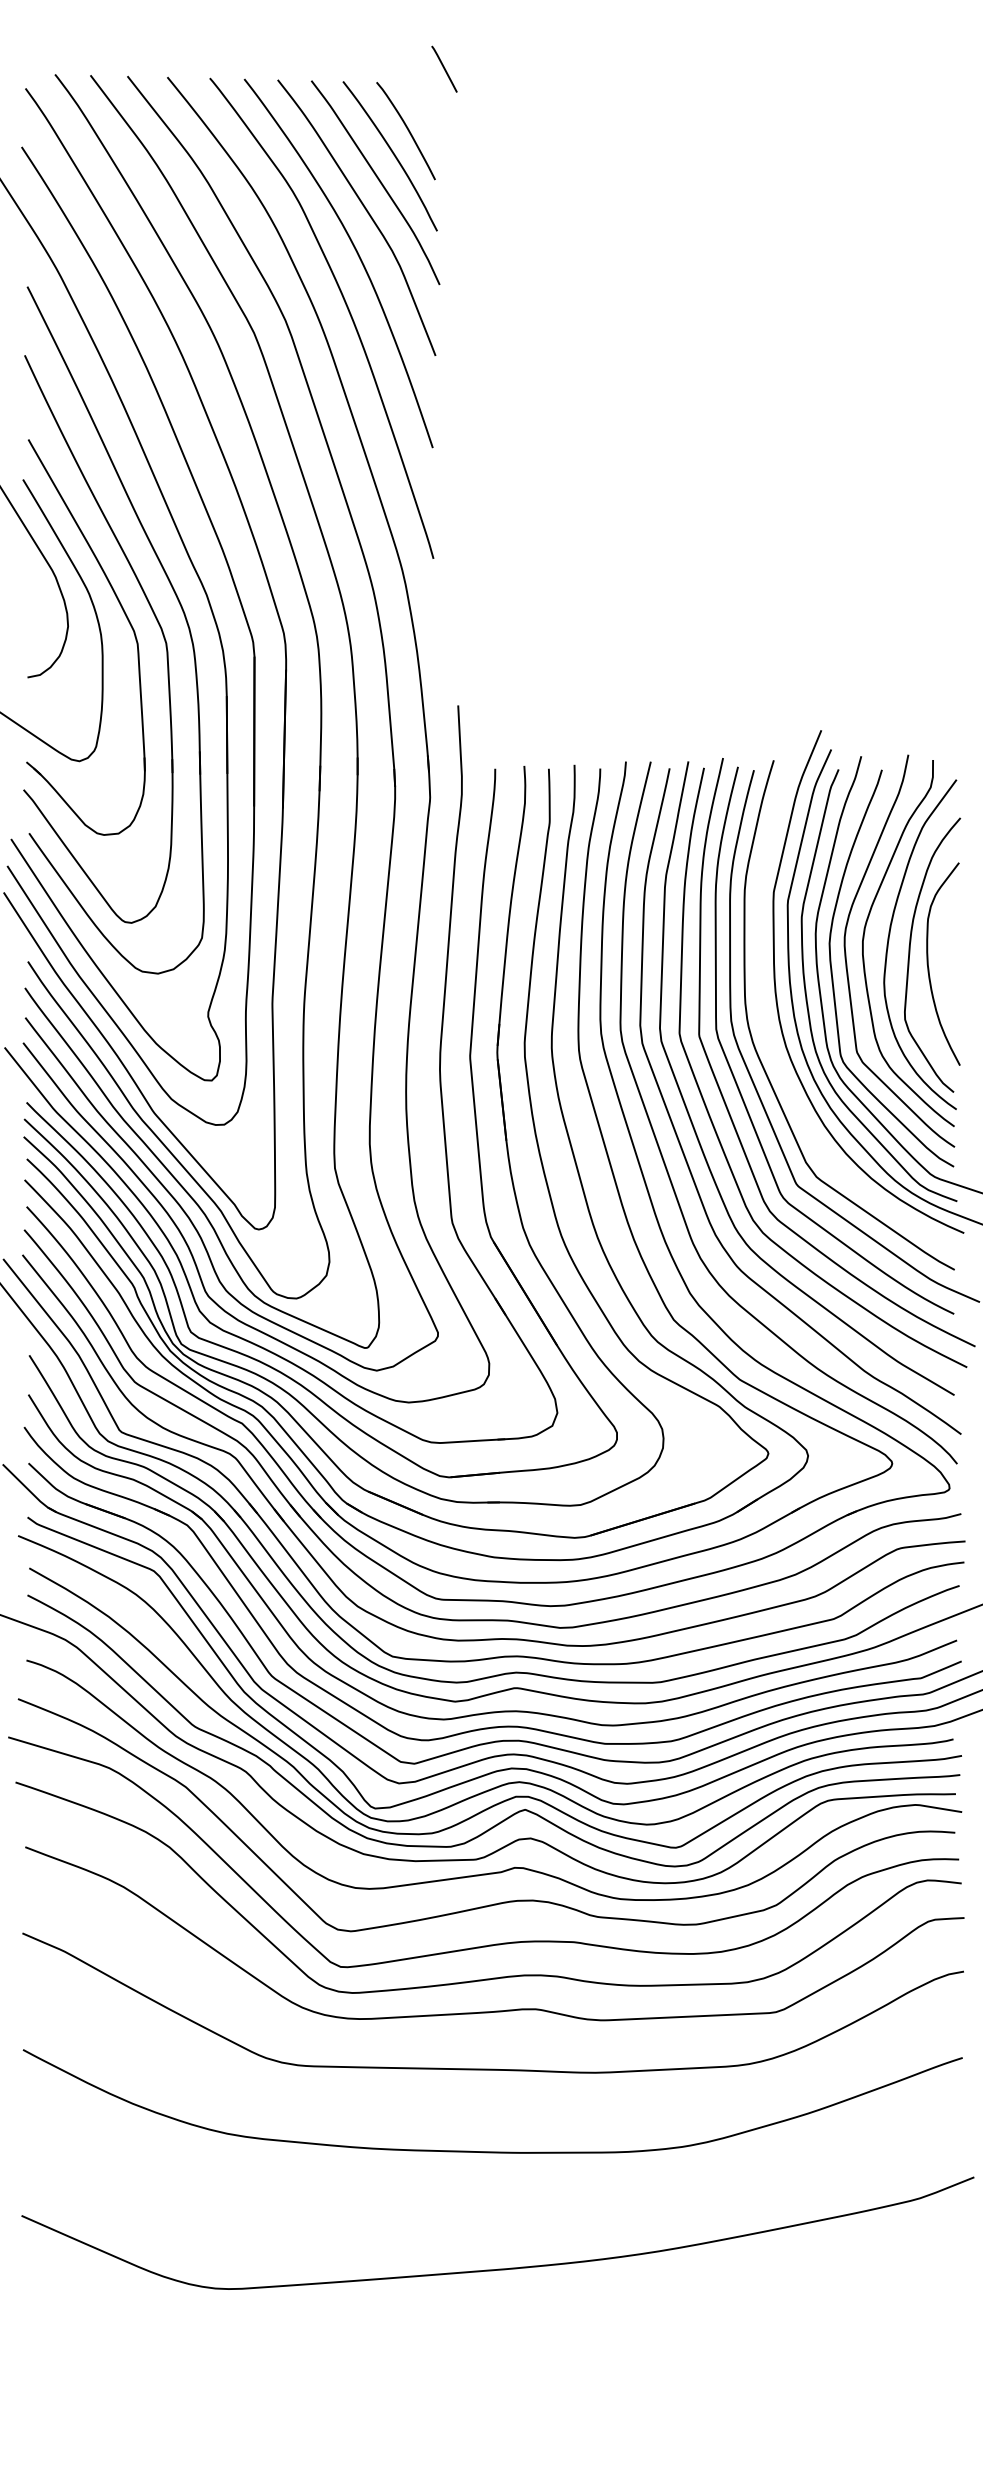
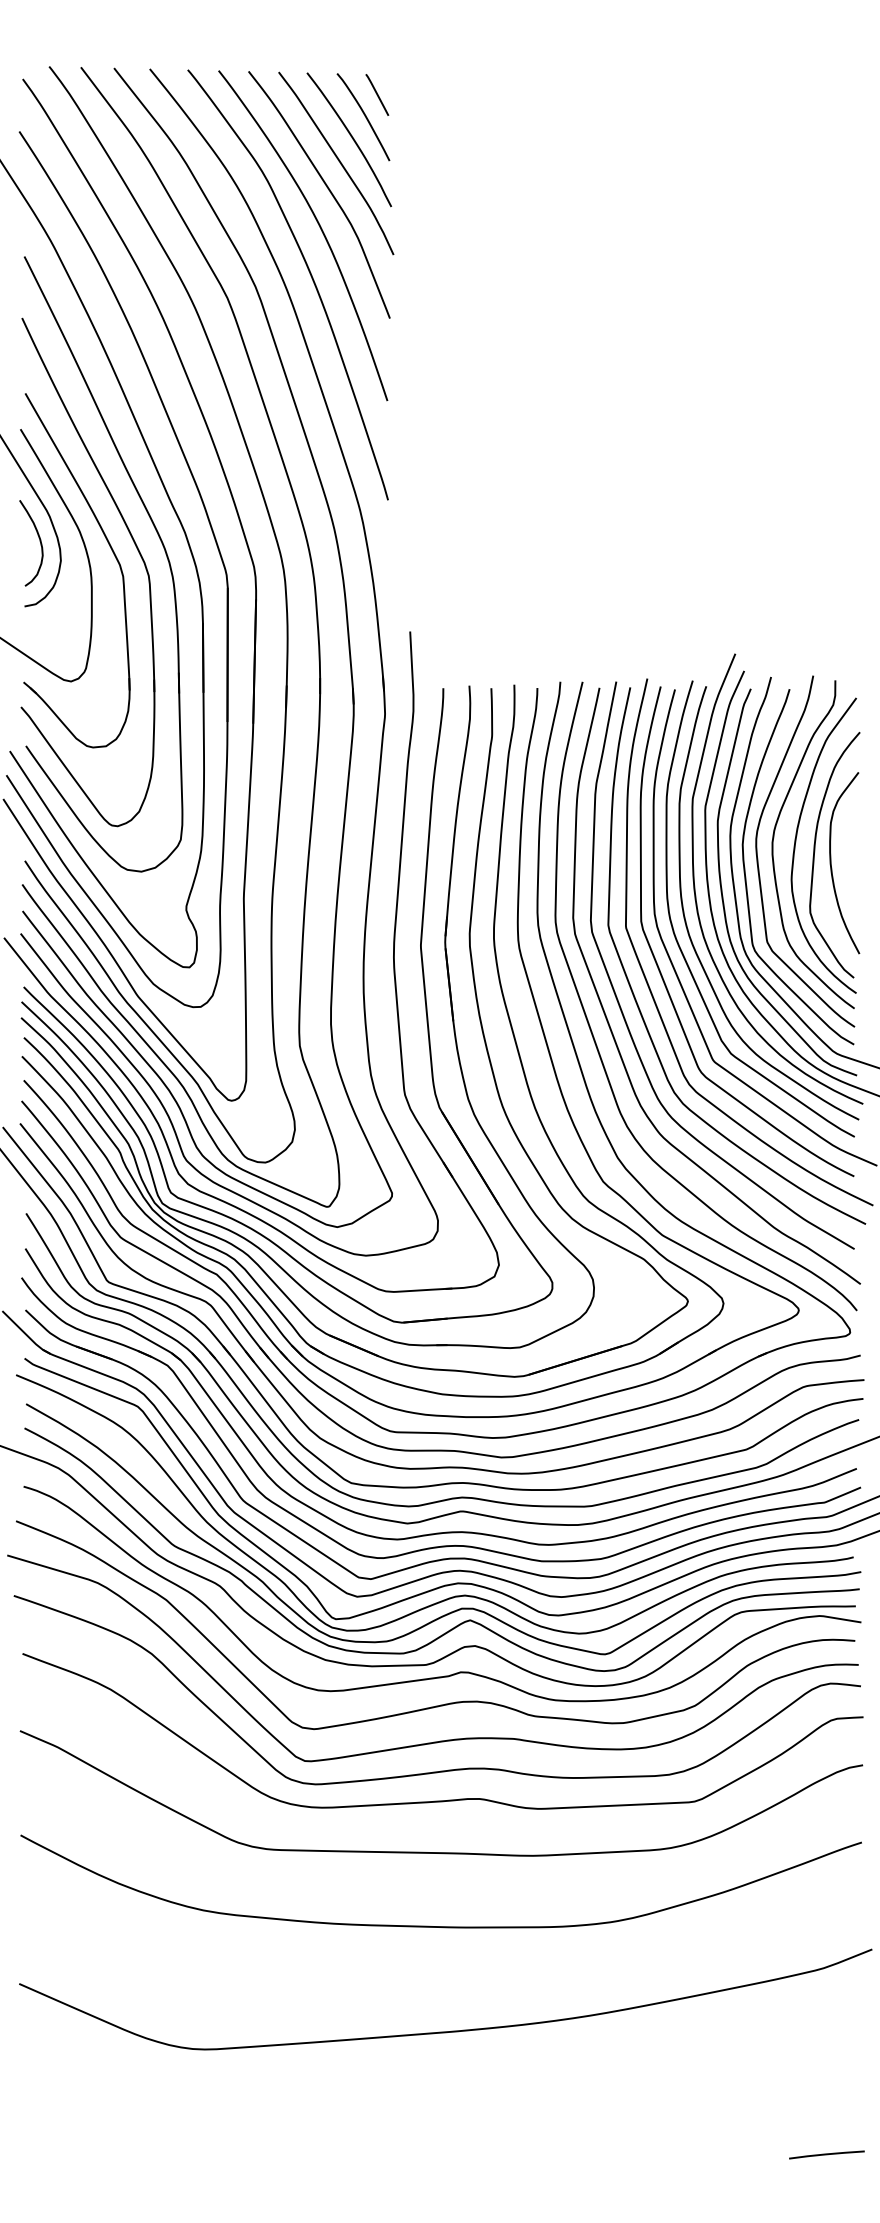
line: (444, 68) -> (377, 94), moved
curve: (44, 605) -> (39, 542), added
curve: (766, 1027) -> (686, 919), added
line: (923, 2406) -> (826, 2154), added

